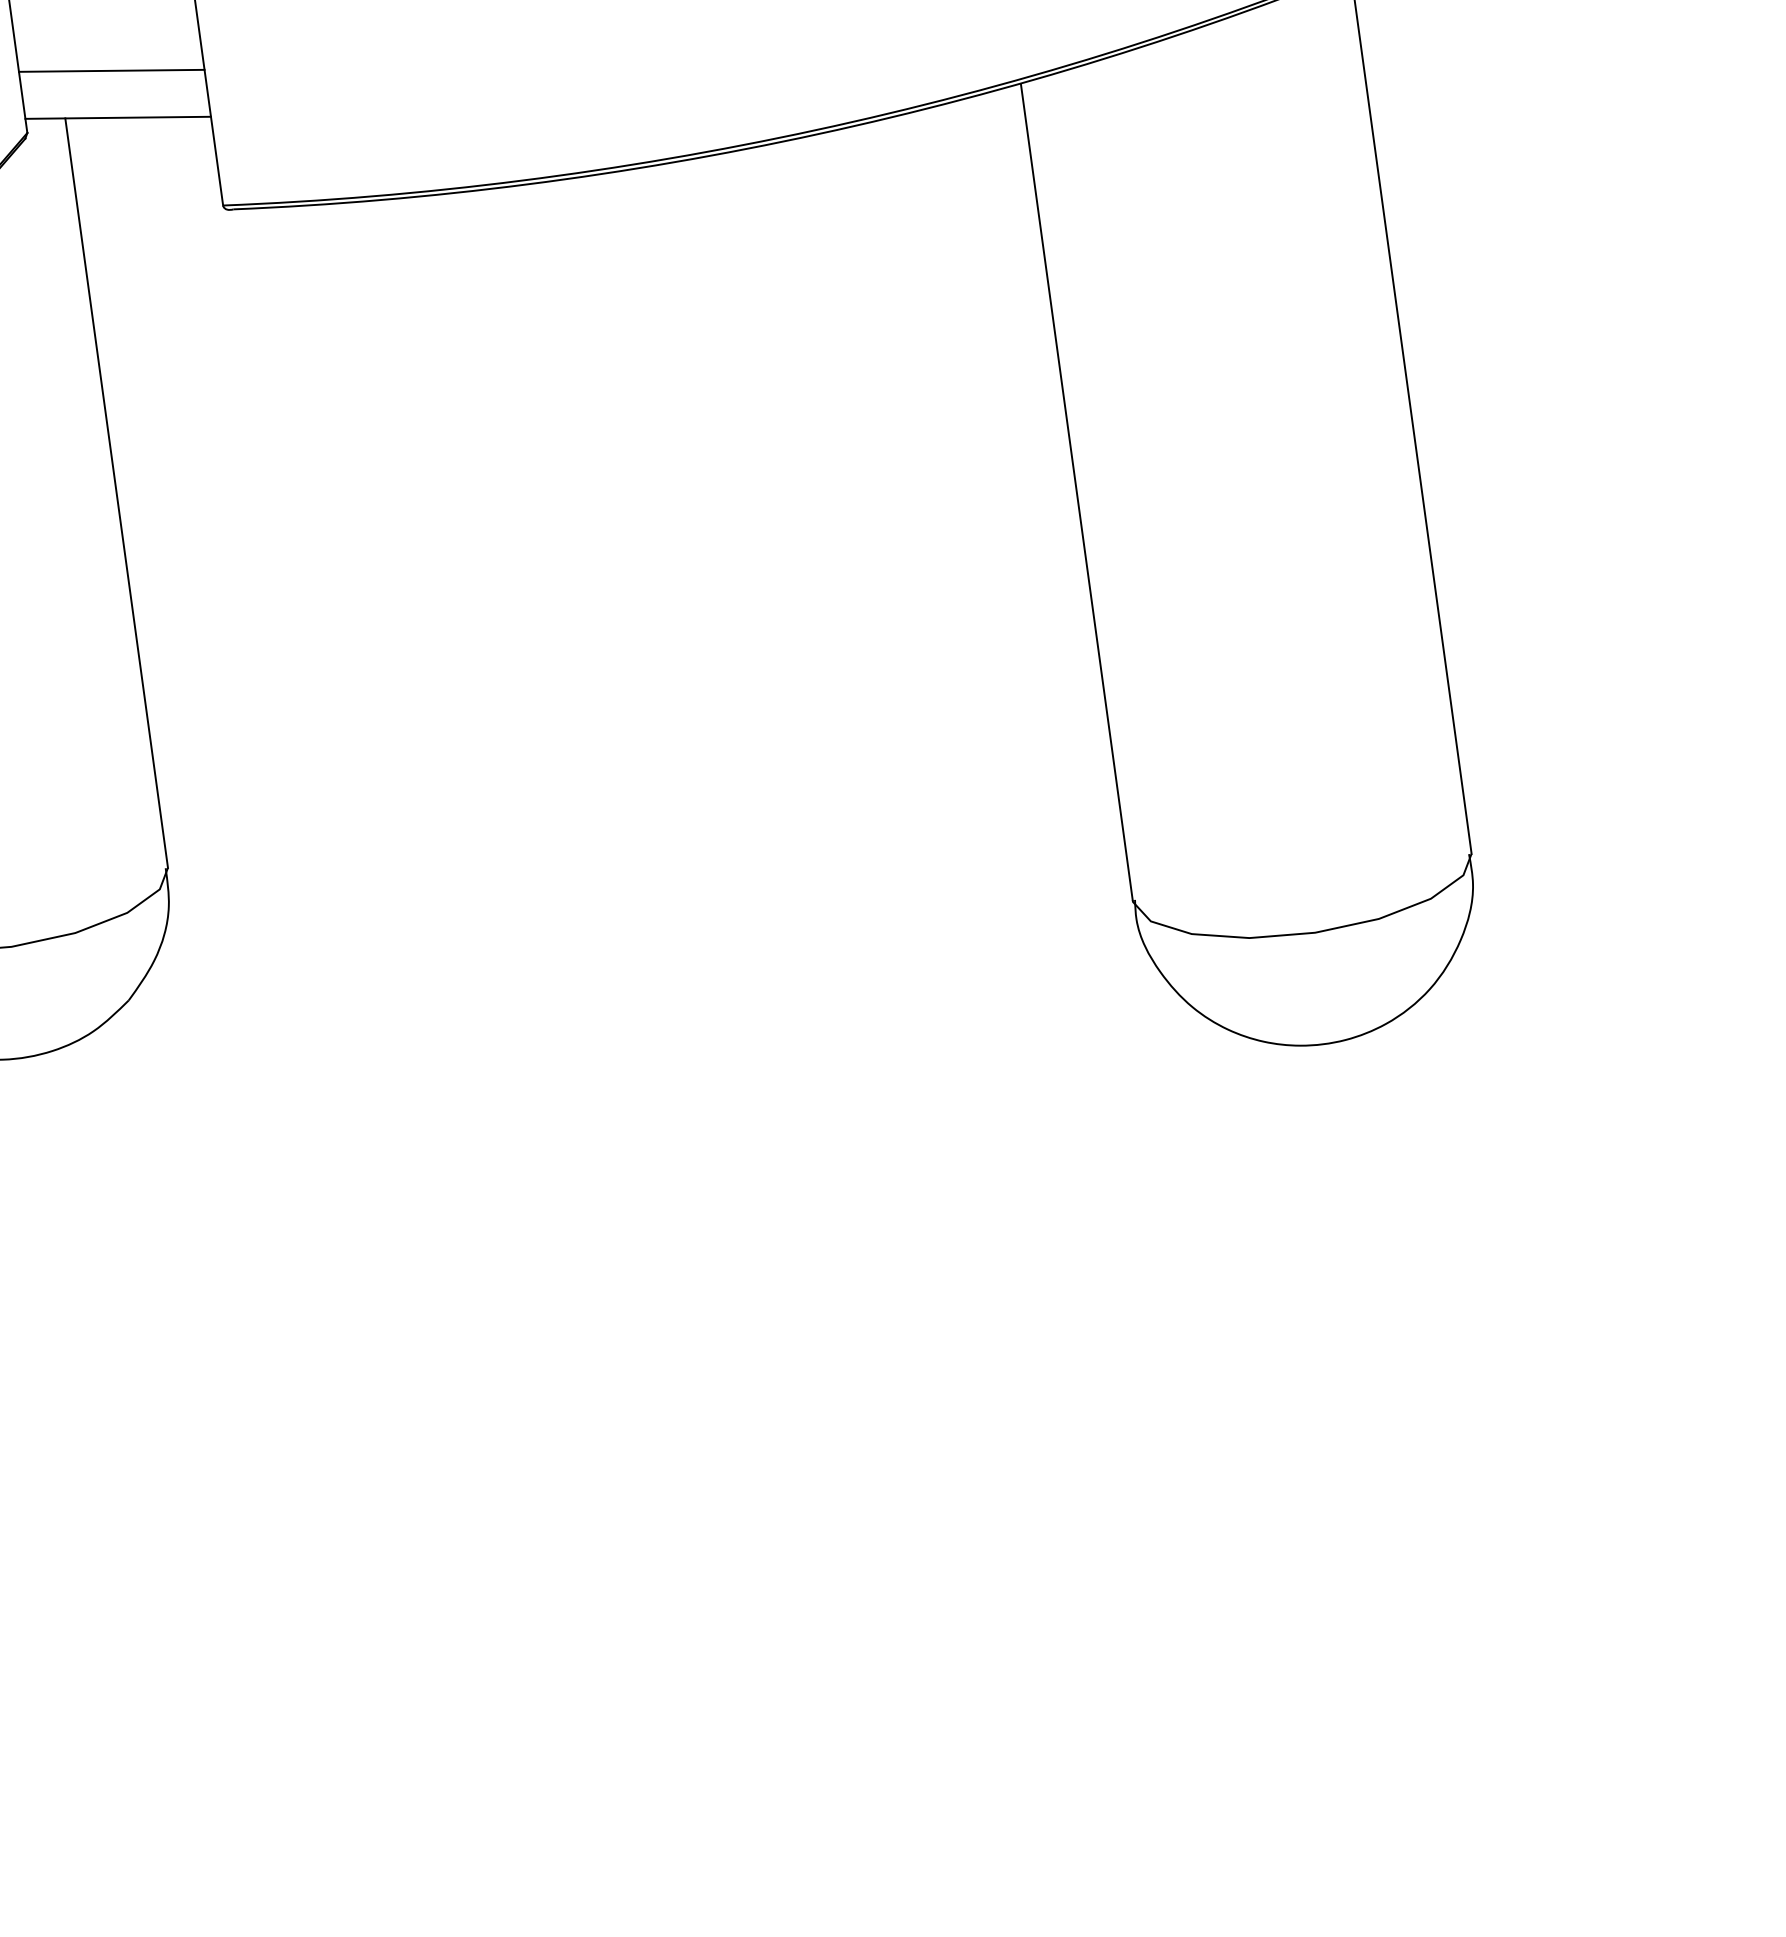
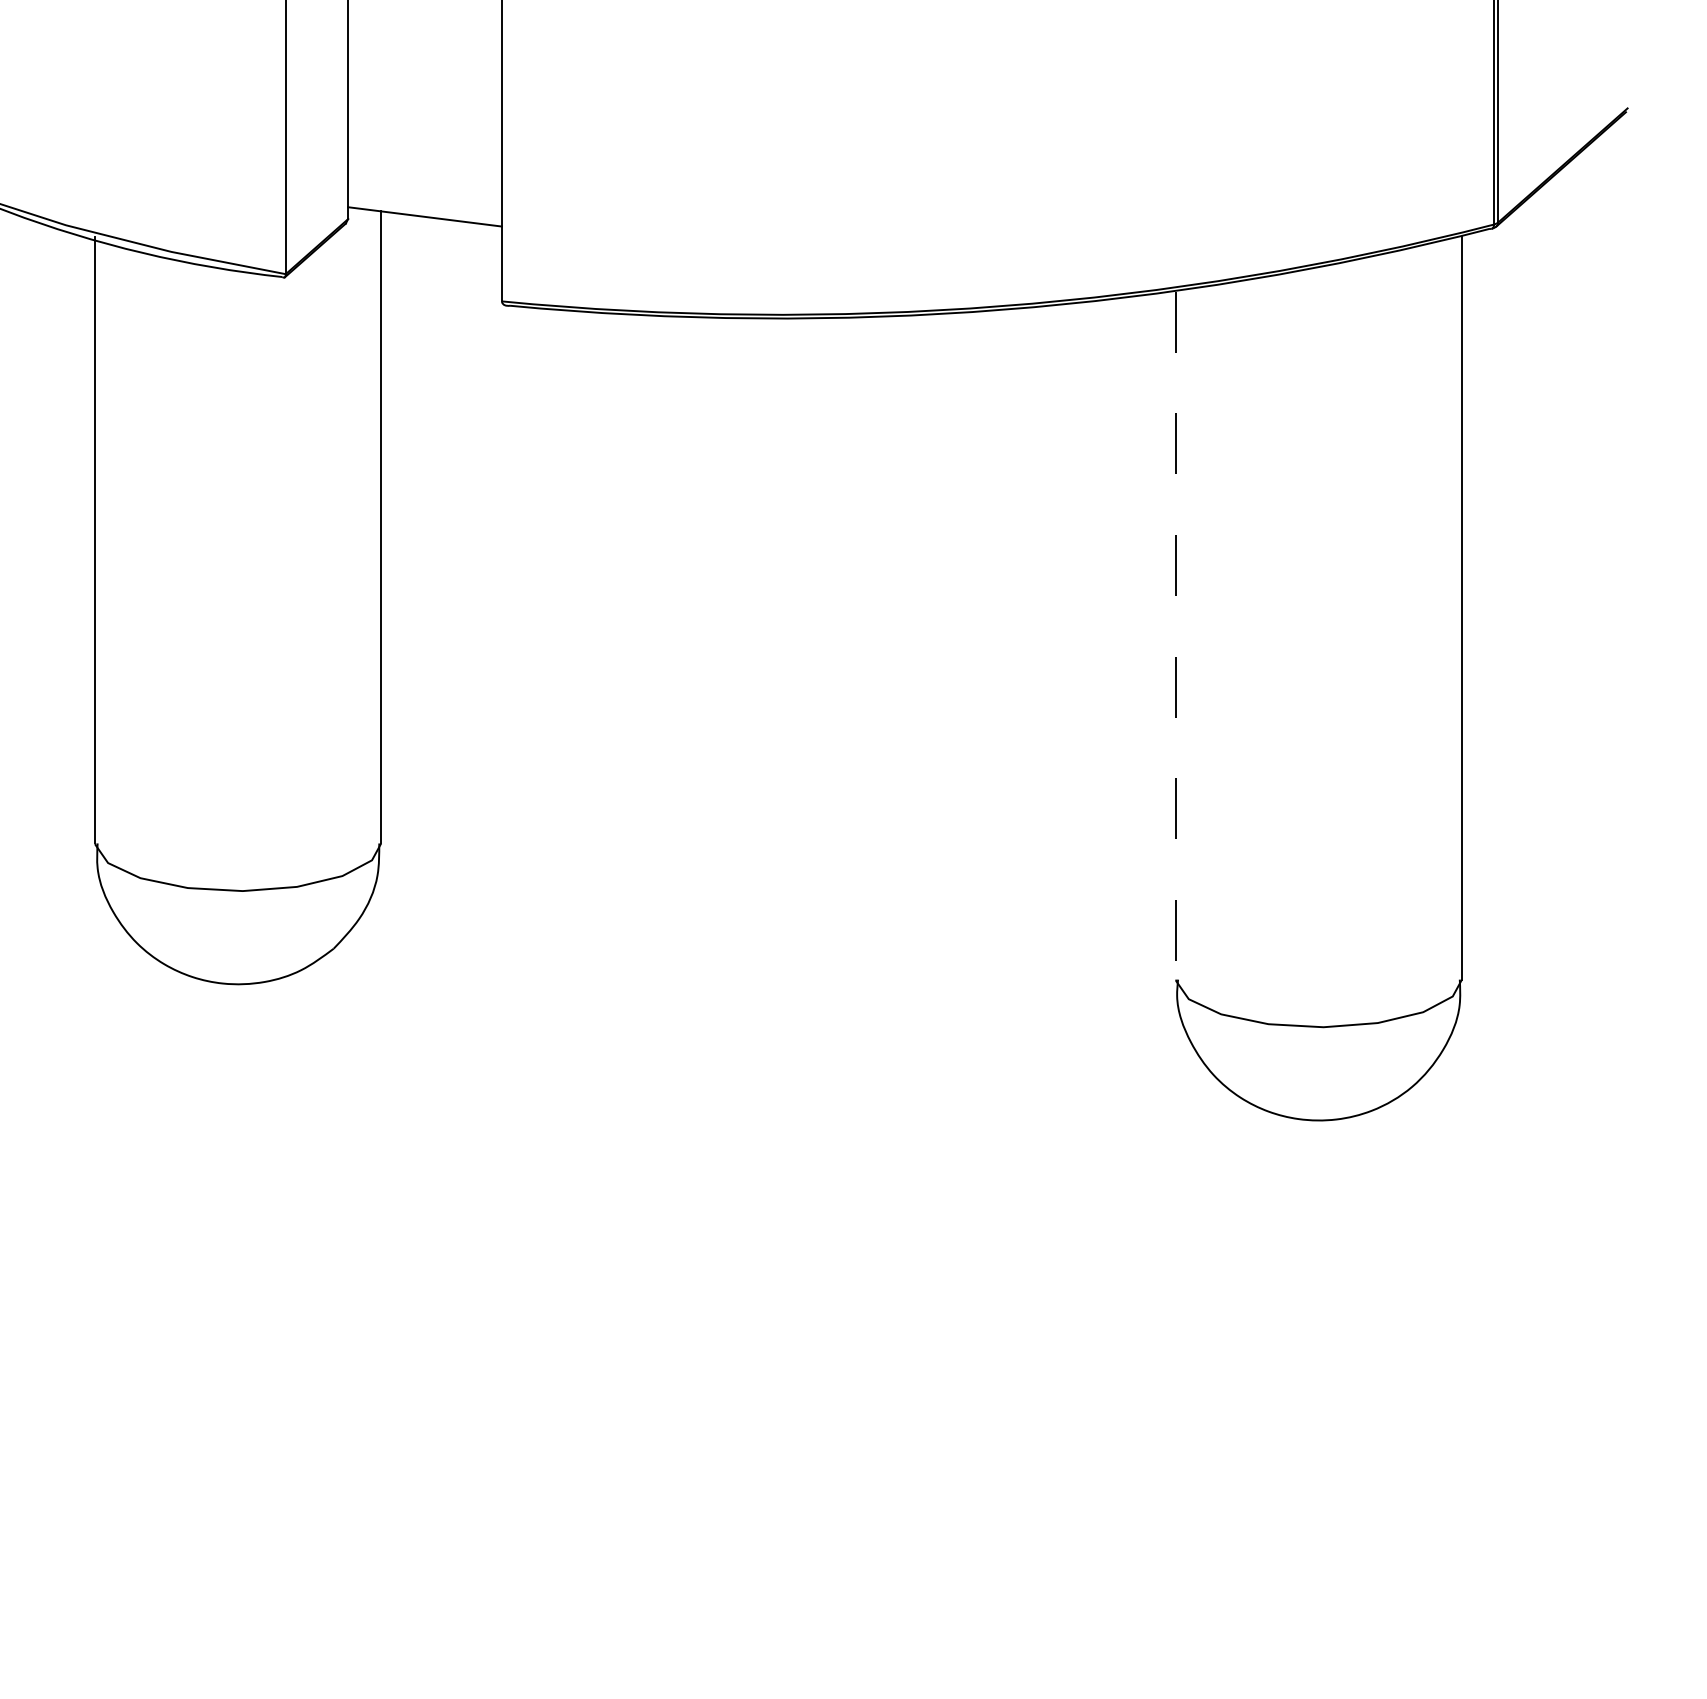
line: (110, 70) -> (424, 176), removed
line: (1077, 492) -> (1176, 635), solid -> dashed

